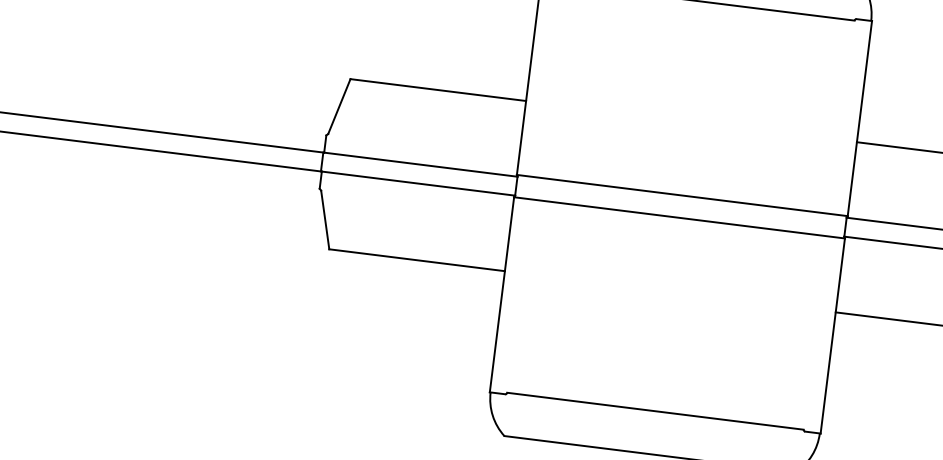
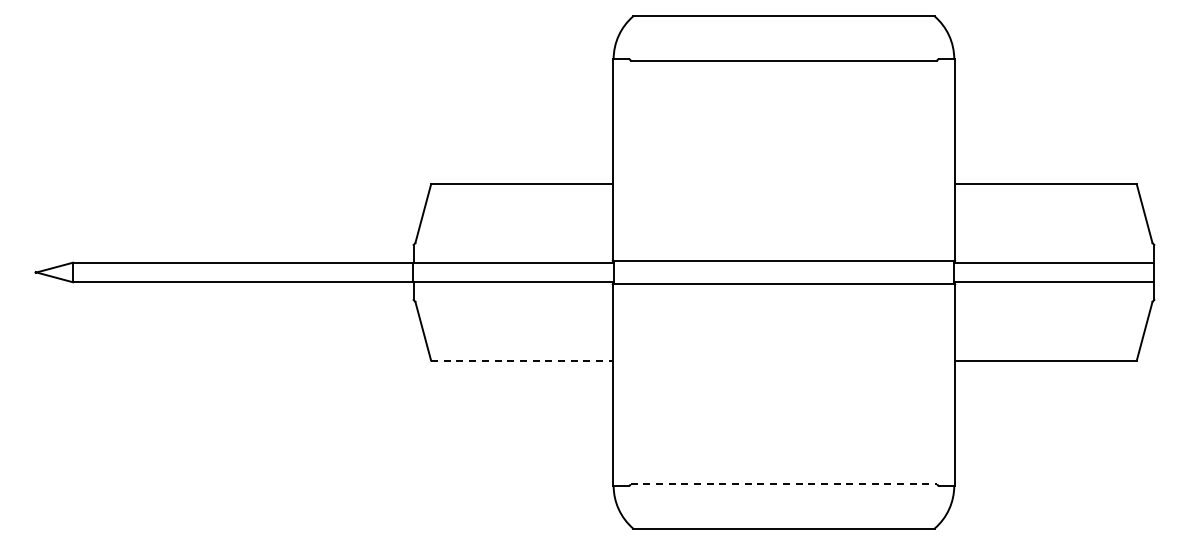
line: (416, 260) -> (521, 360), solid -> dashed
line: (655, 411) -> (784, 484), solid -> dashed

